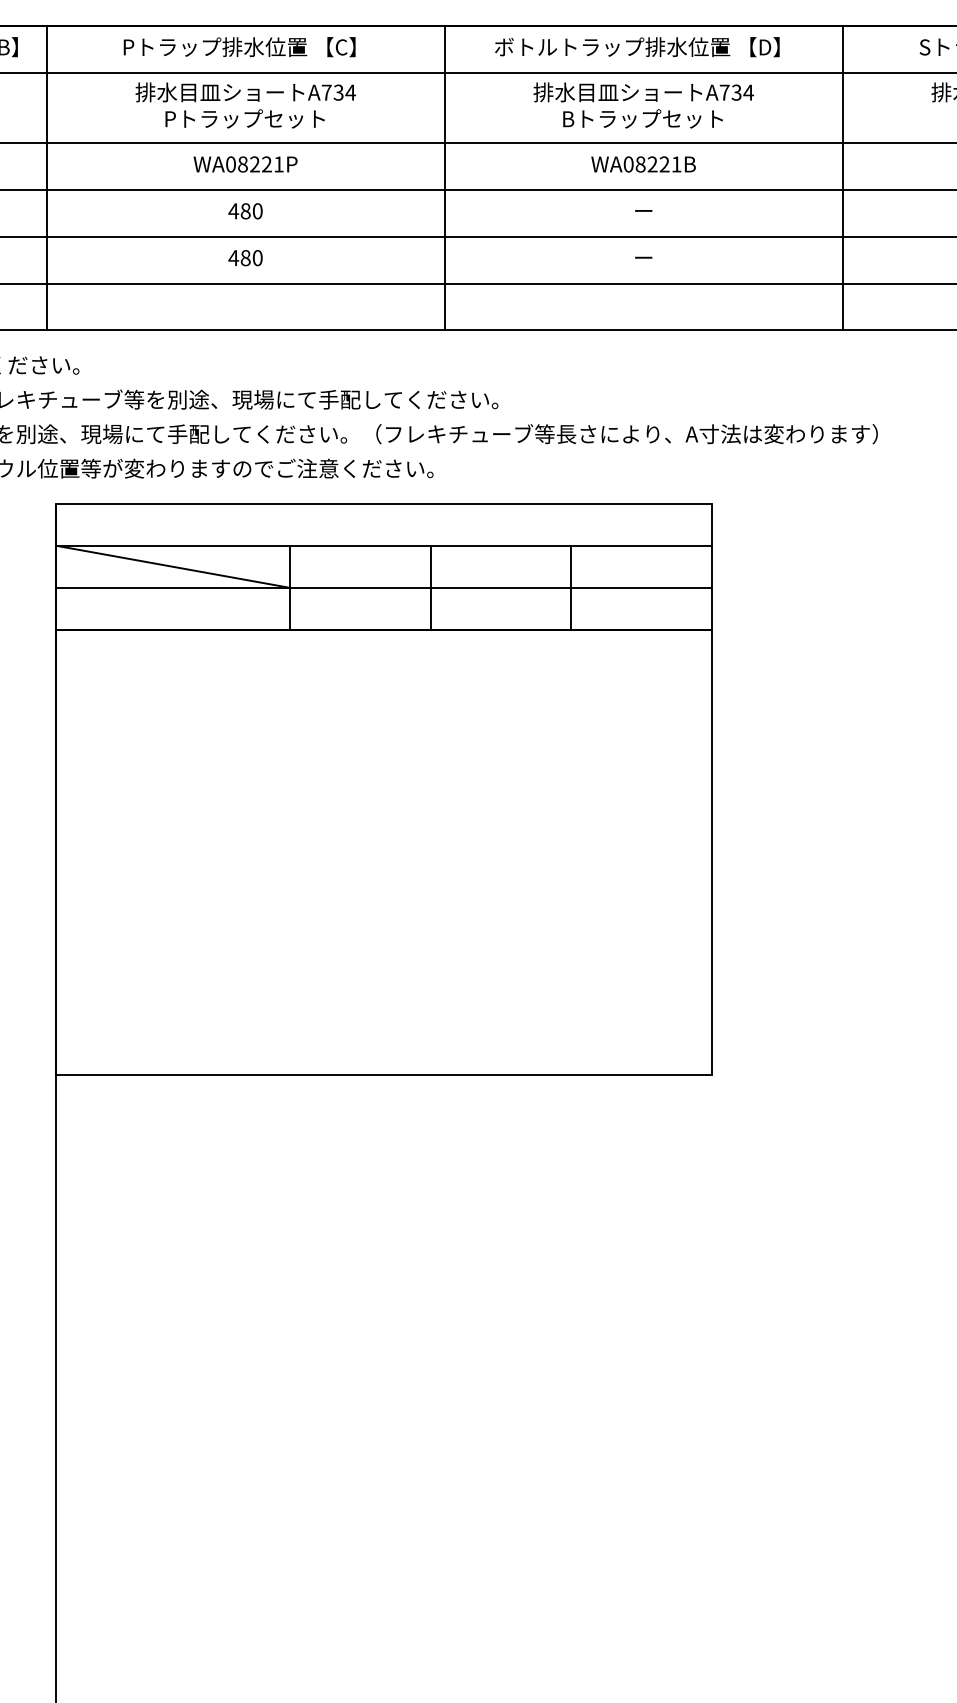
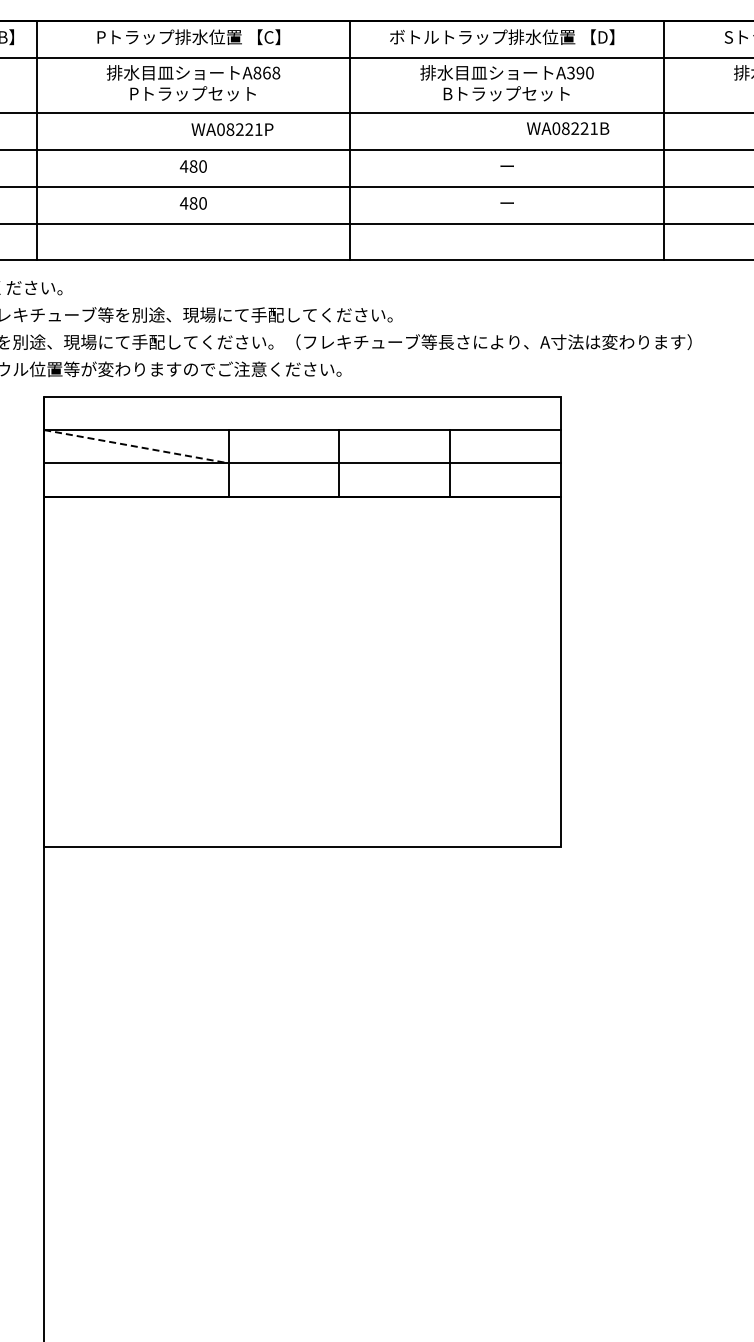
text: (338, 91) -> (266, 72), A734 -> A868
text: (736, 91) -> (580, 72), A734 -> A390
text: (245, 164) -> (232, 129), moved
text: (644, 164) -> (568, 128), moved
line: (173, 566) -> (136, 446), solid -> dashed

